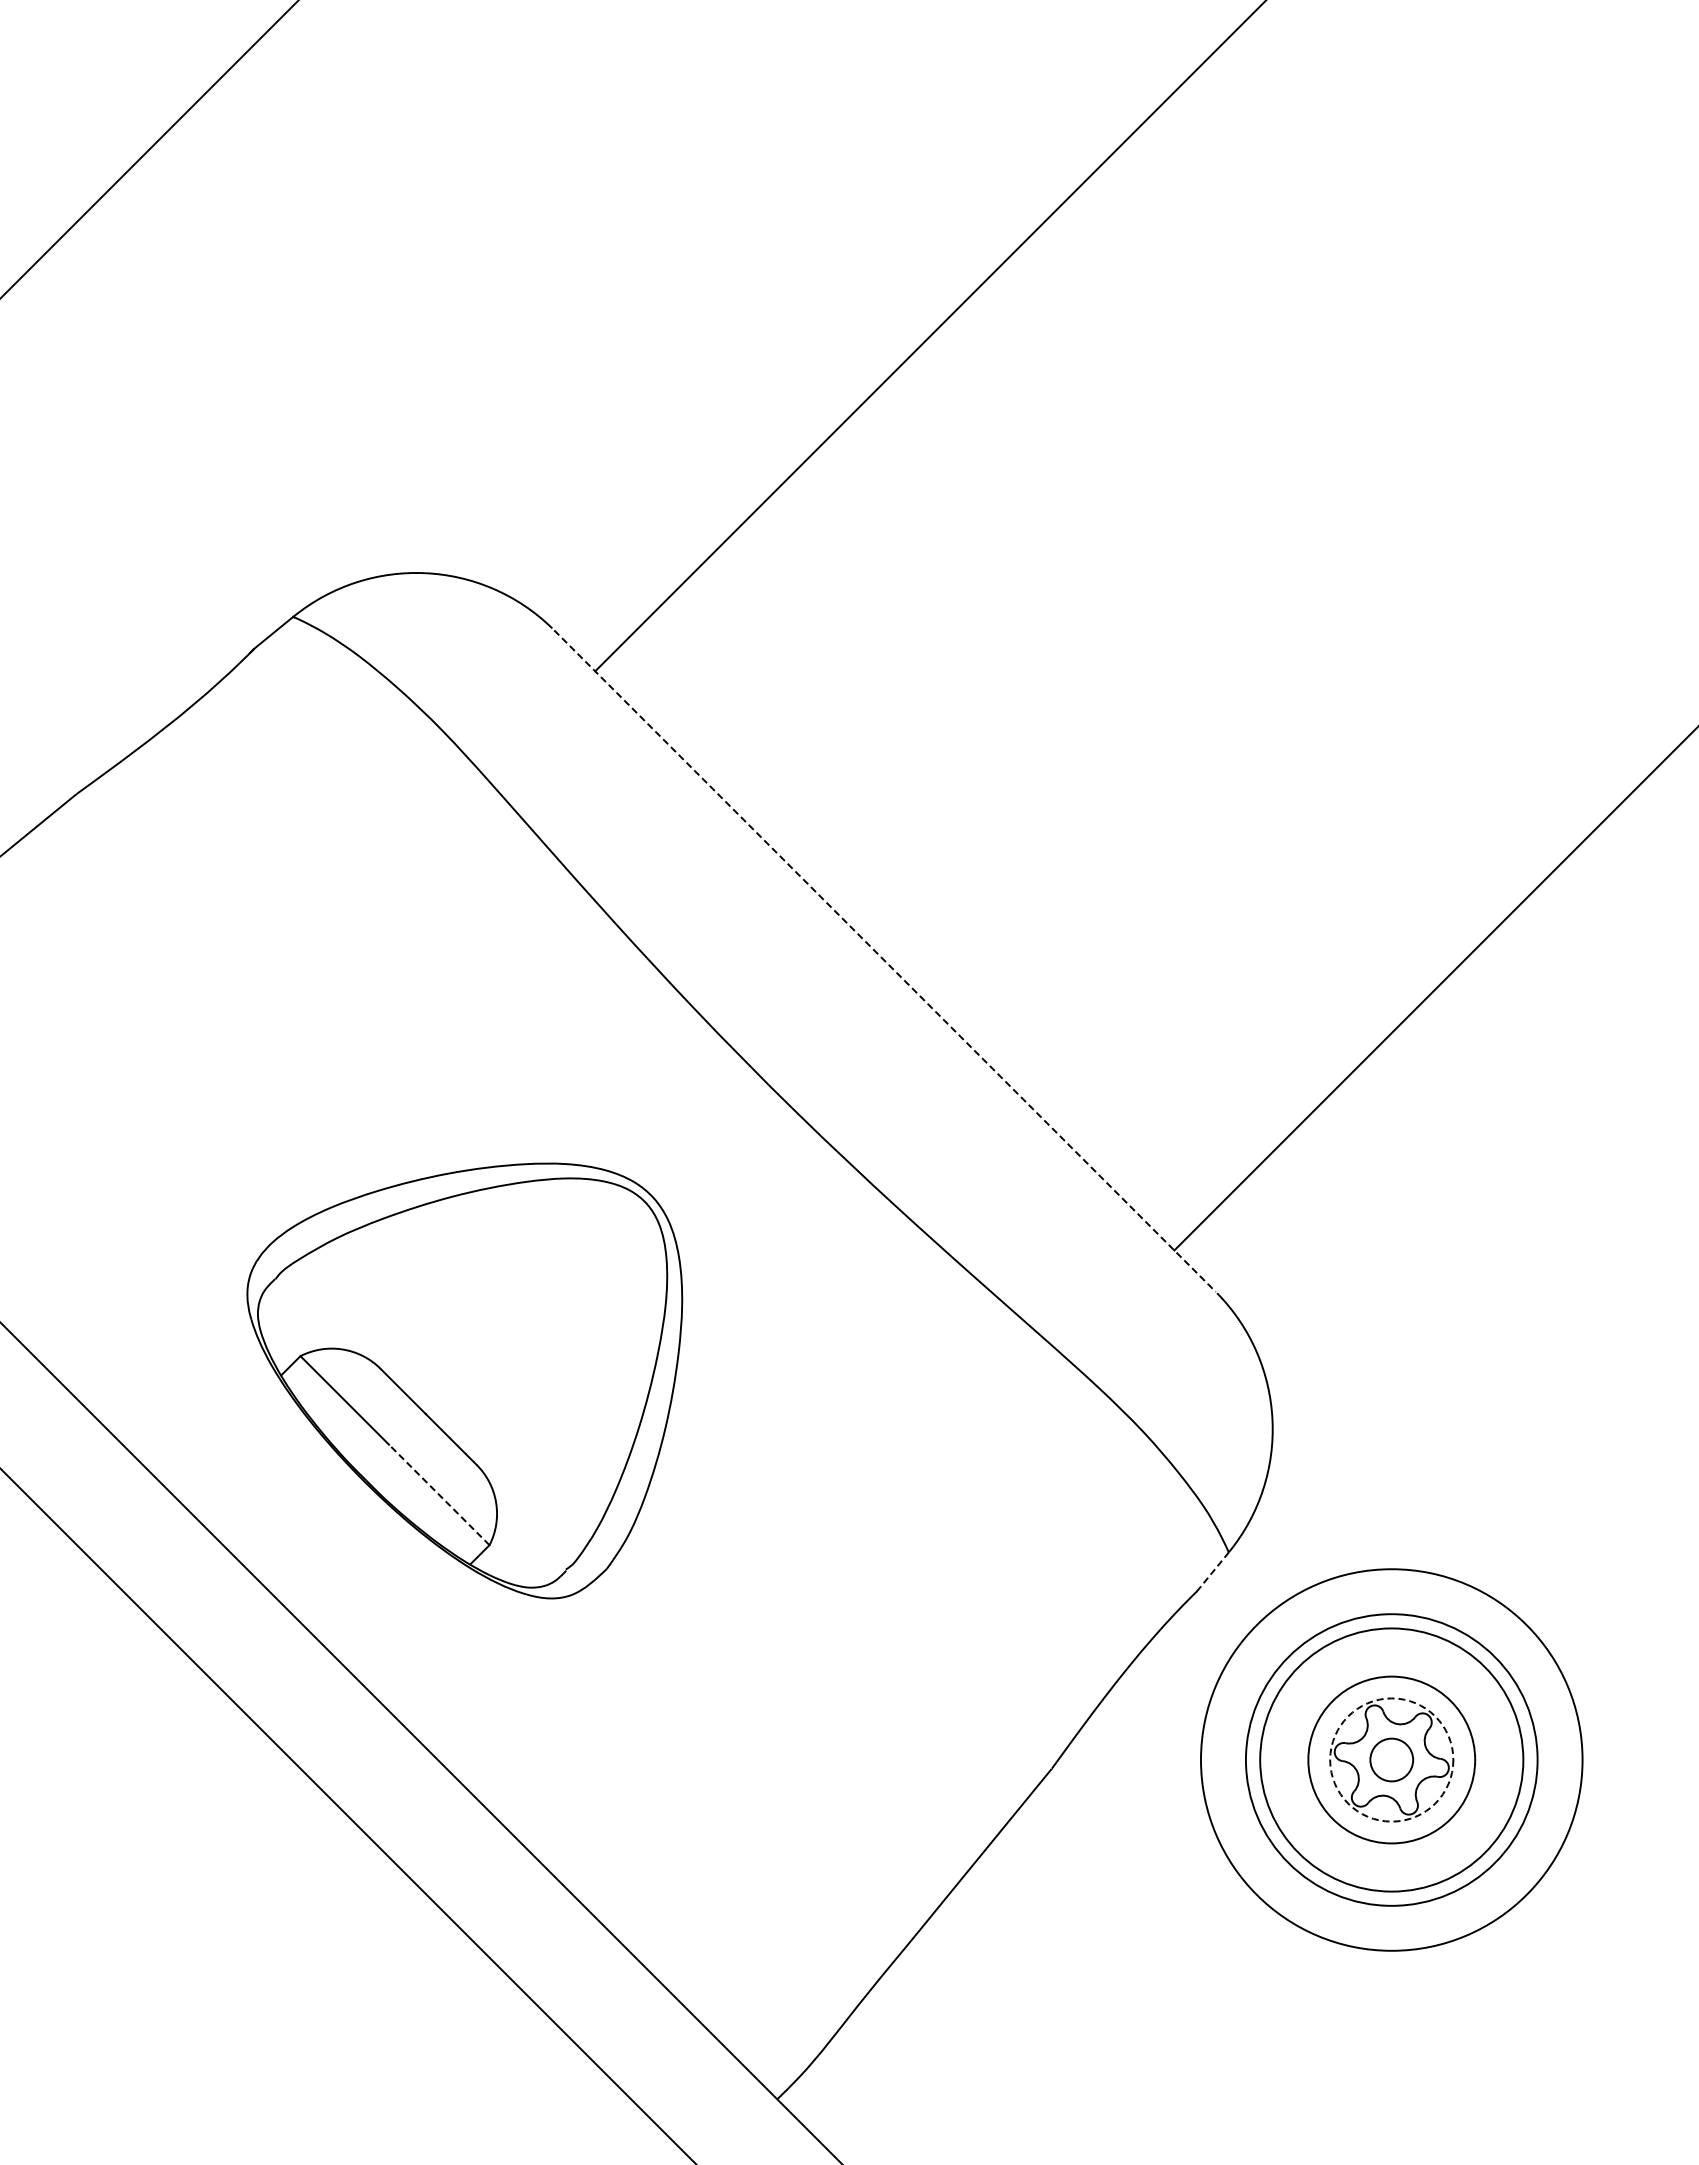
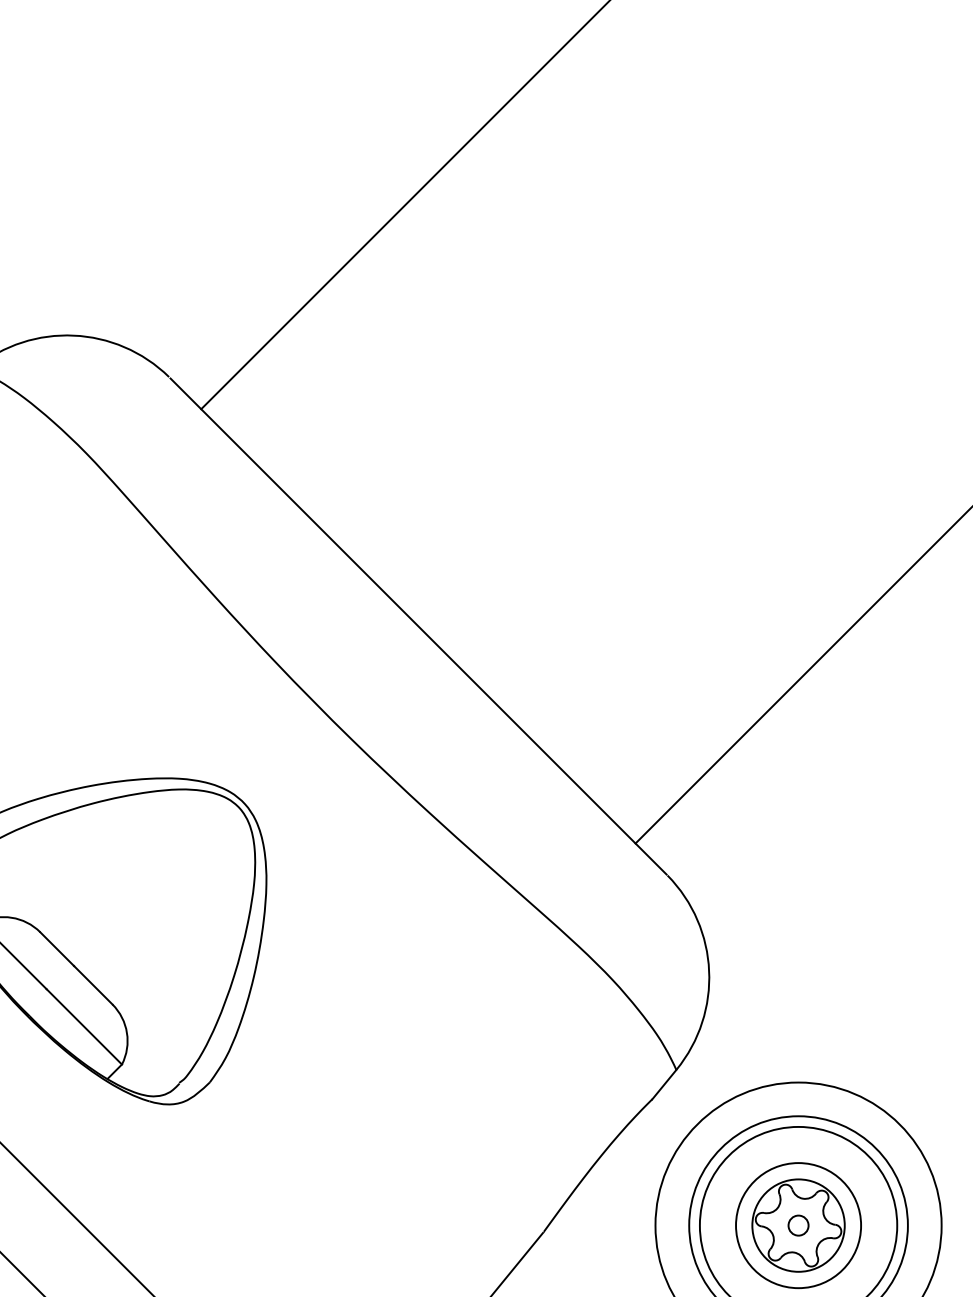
line: (885, 961) -> (418, 626), dashed -> solid
line: (438, 1494) -> (83, 1026), dashed -> solid
line: (1213, 1571) -> (664, 1084), dashed -> solid
circle: (1391, 1759) -> (798, 1225), dashed -> solid
circle: (1391, 1759) -> (798, 1225), size x0.62

